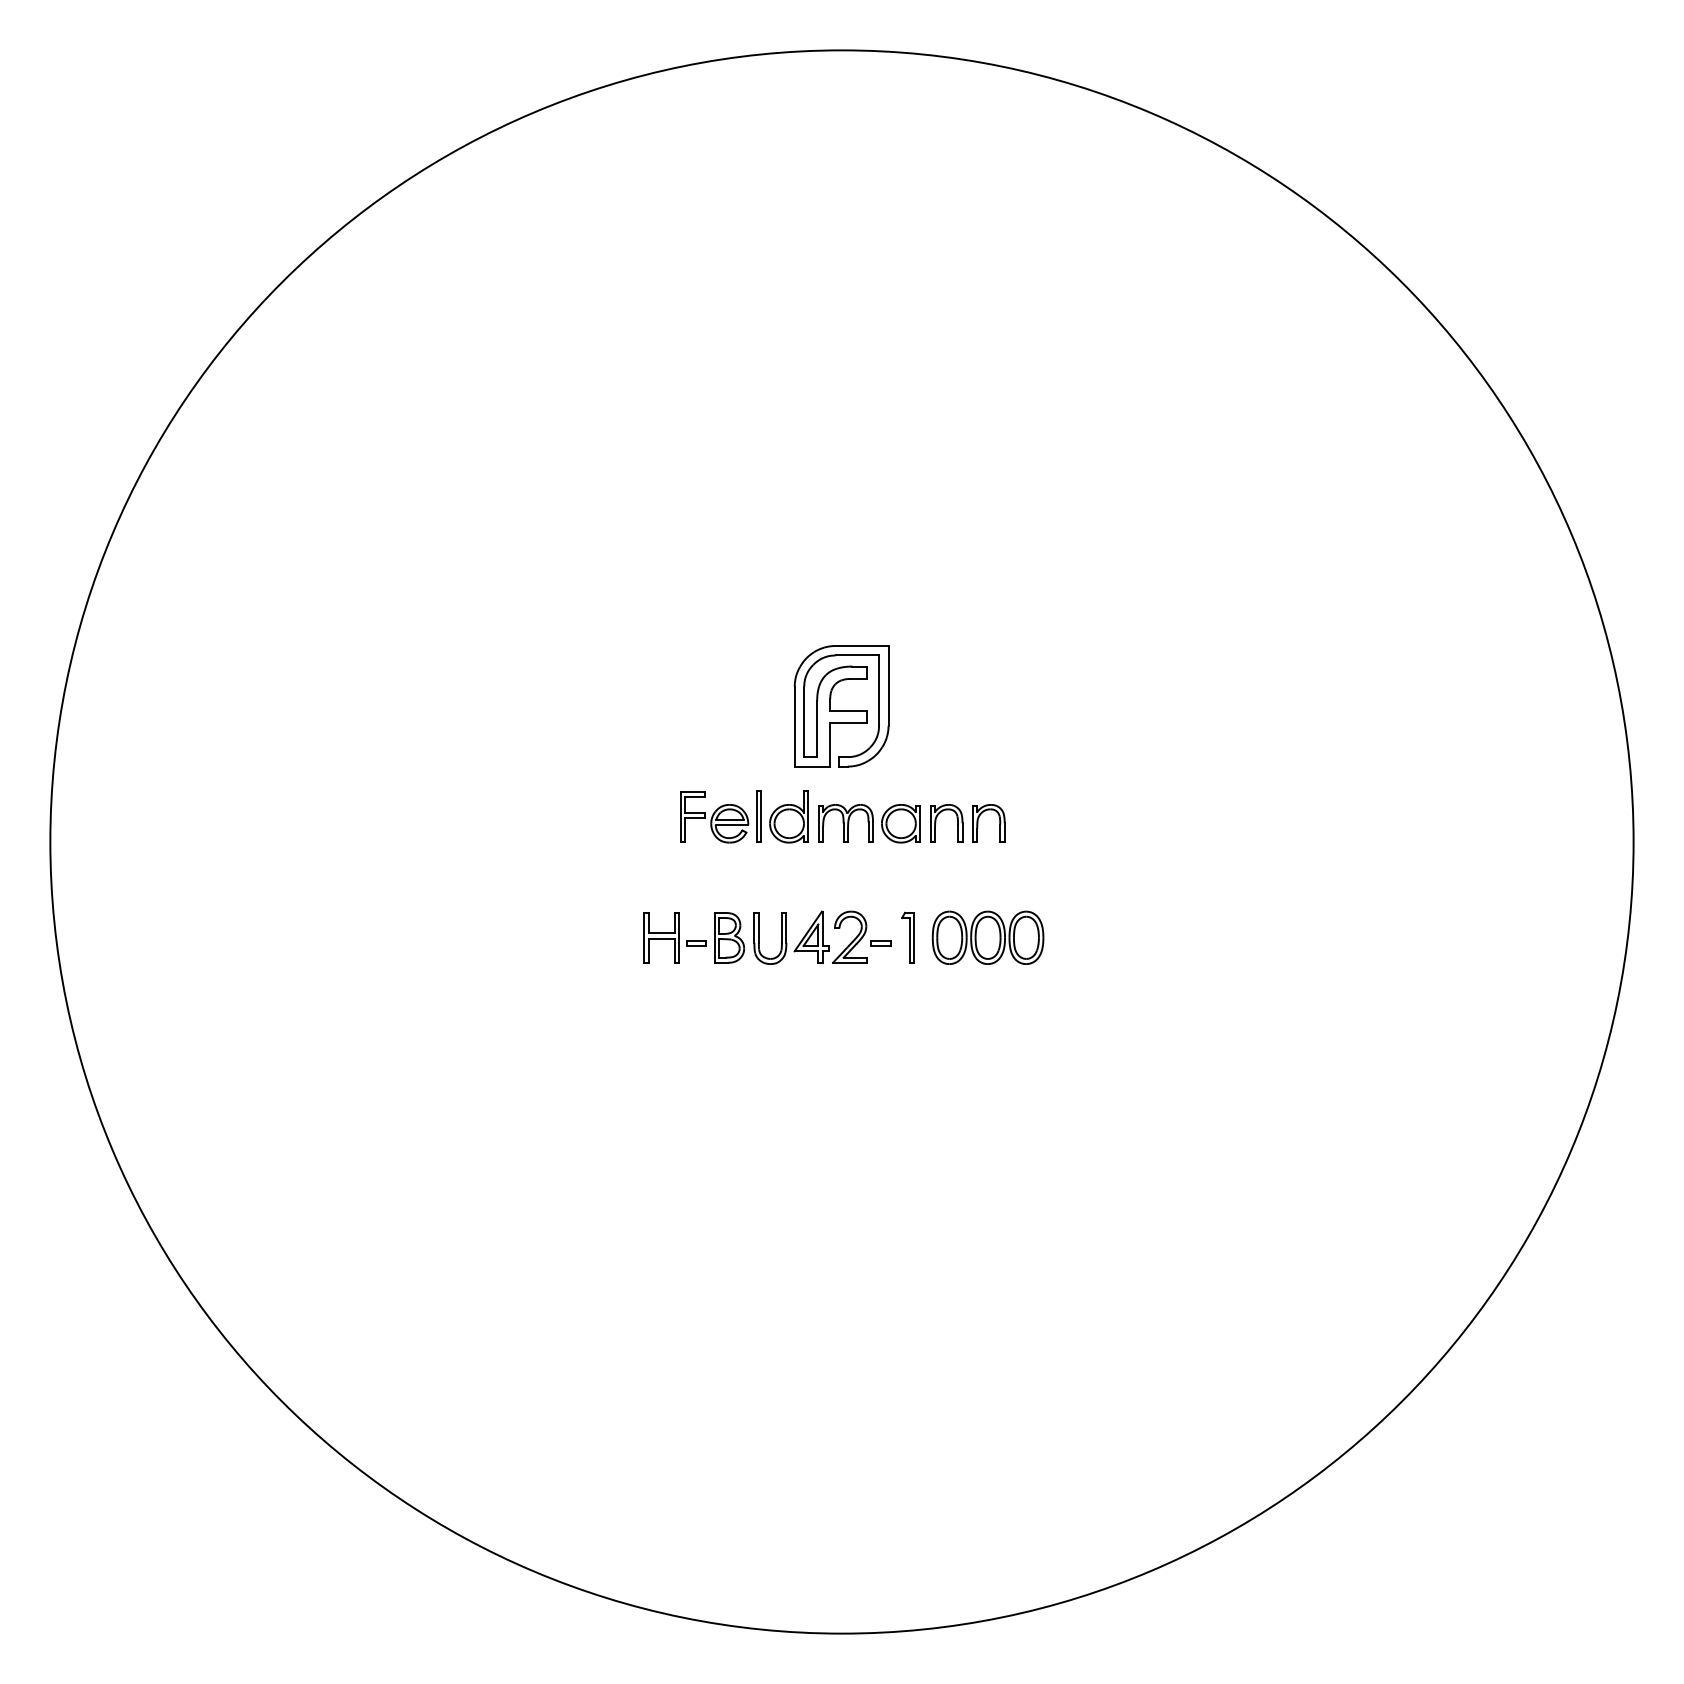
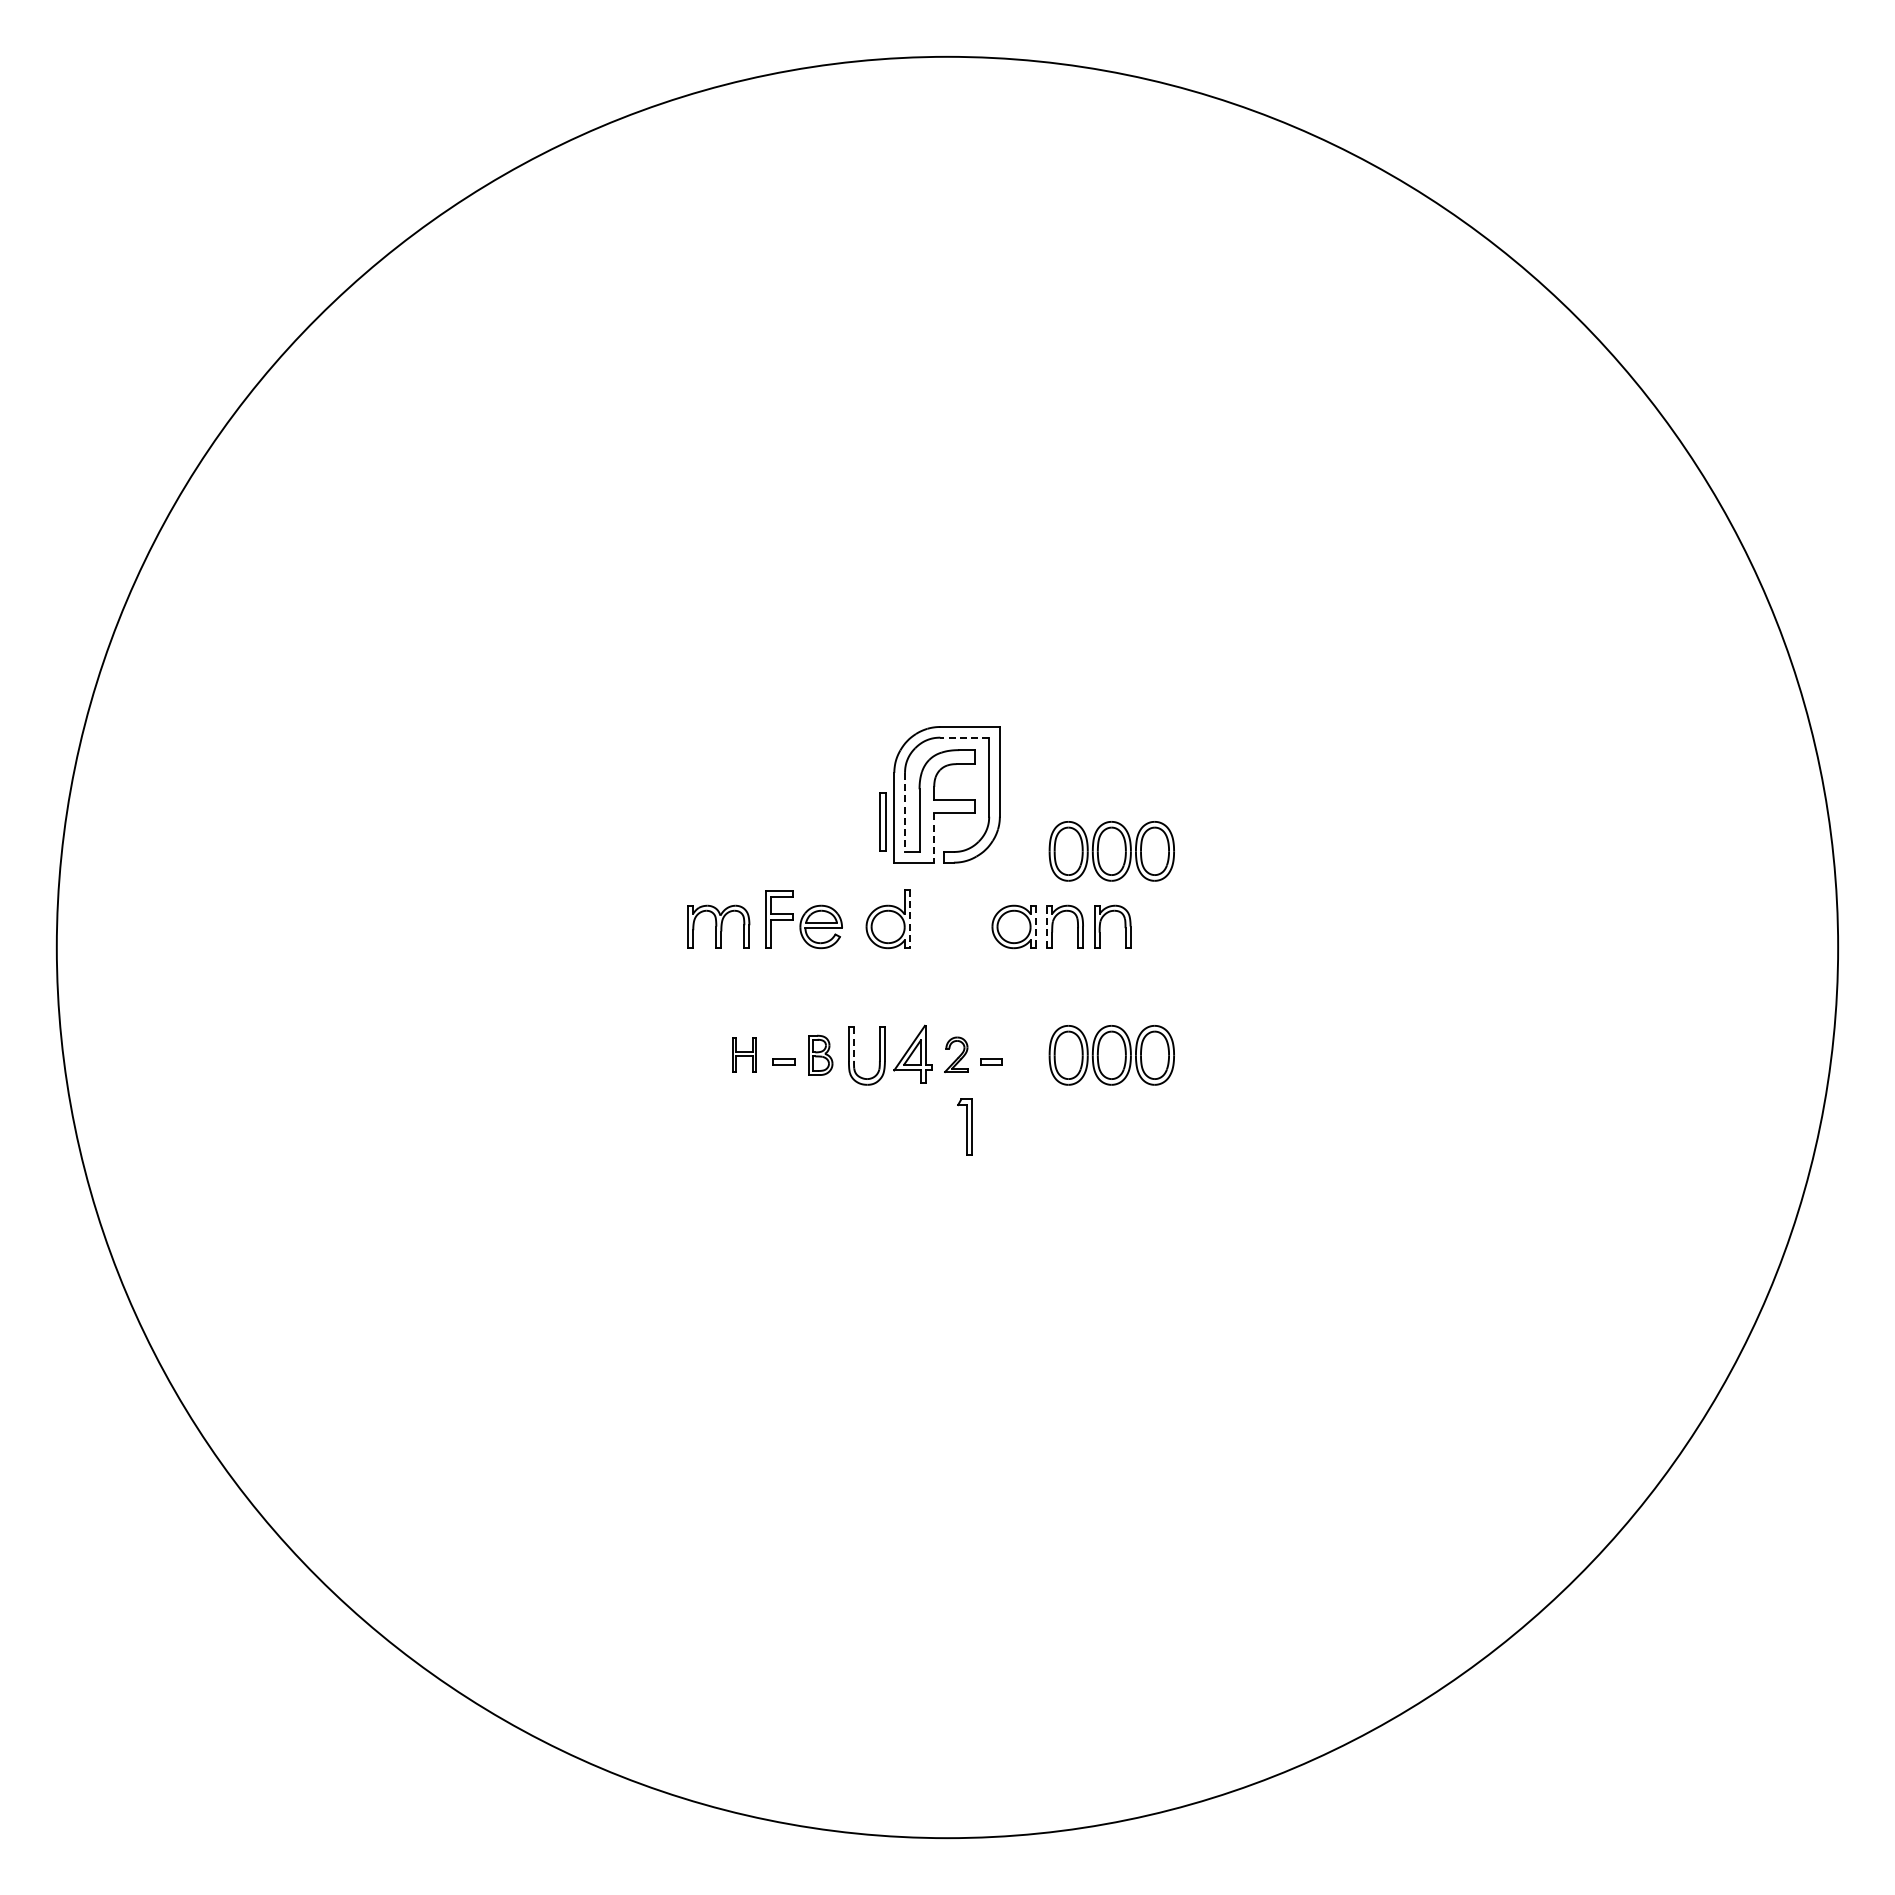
line: (857, 655) -> (964, 737), solid -> dashed
line: (804, 722) -> (905, 812), solid -> dashed
line: (830, 745) -> (934, 838), solid -> dashed
part: (987, 756) -> (1111, 851), added
part: (758, 816) -> (882, 821), moved
line: (808, 816) -> (909, 918), solid -> dashed
part: (845, 823) -> (718, 926), moved
line: (920, 824) -> (1035, 927), solid -> dashed
line: (930, 824) -> (1047, 927), solid -> dashed
line: (759, 928) -> (854, 1044), solid -> dashed
part: (661, 937) -> (744, 1054), size x0.6
part: (729, 937) -> (820, 1055), size x0.7
part: (849, 937) -> (956, 1054), size x0.6
part: (907, 937) -> (964, 1126), moved

